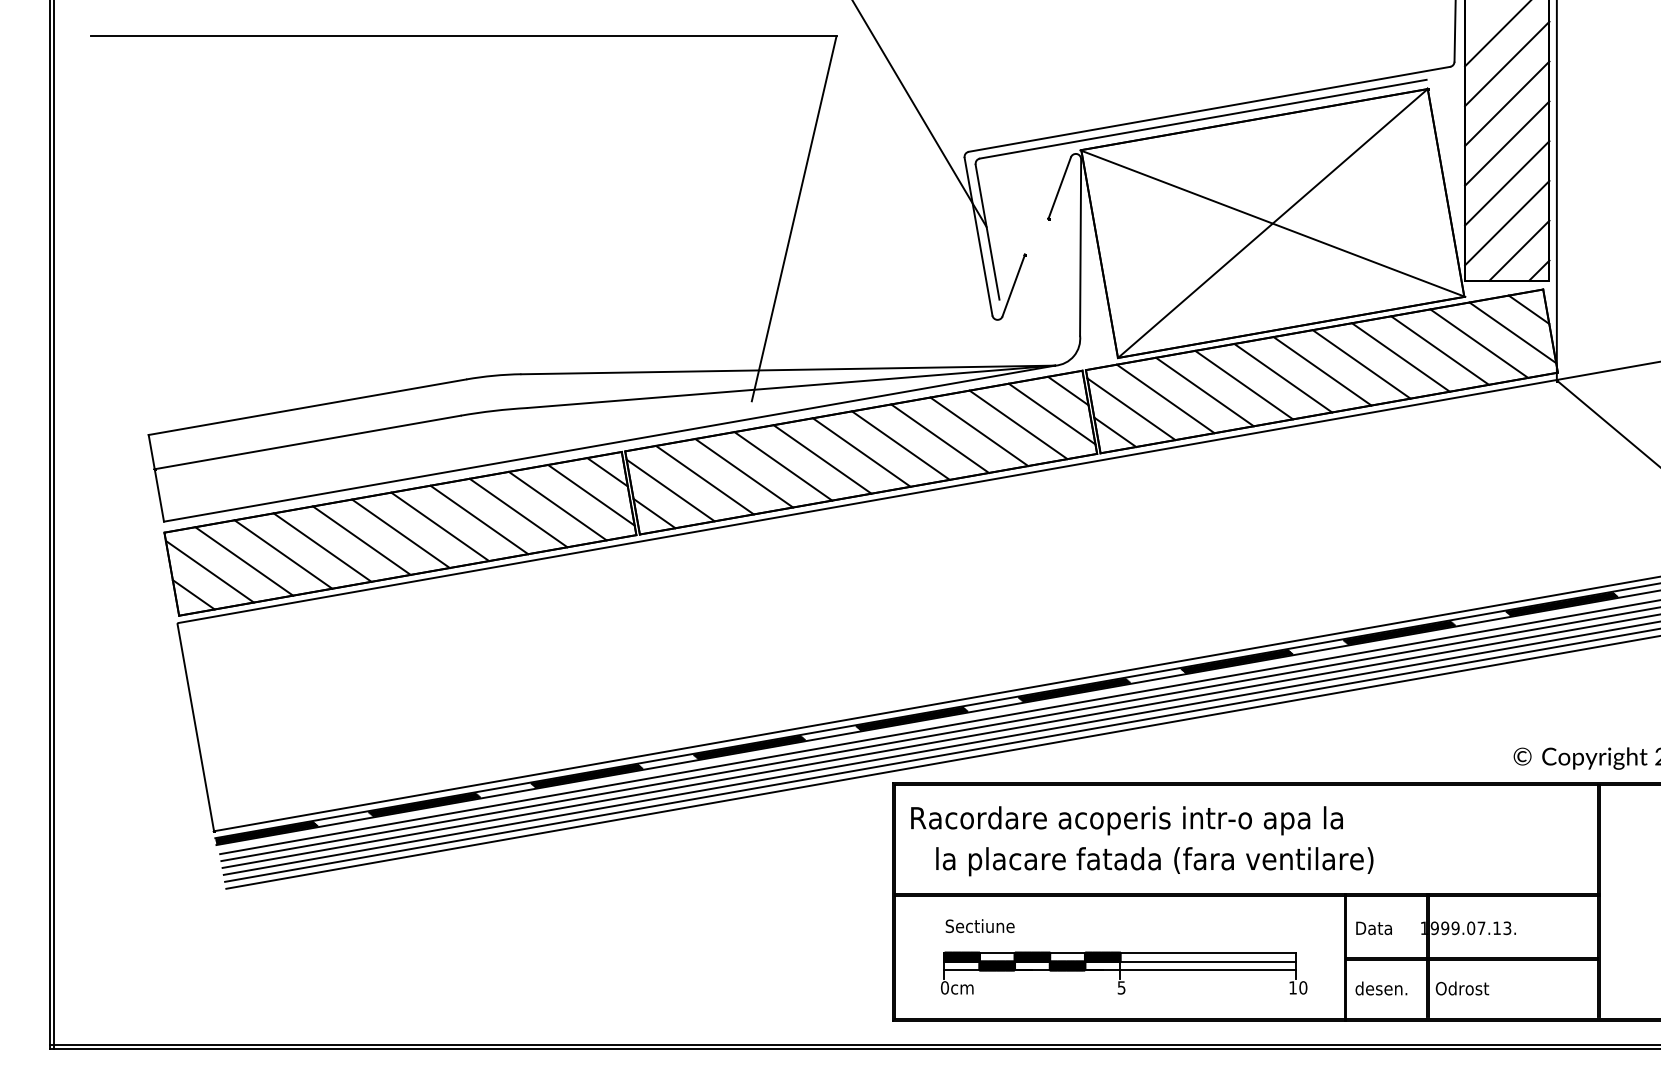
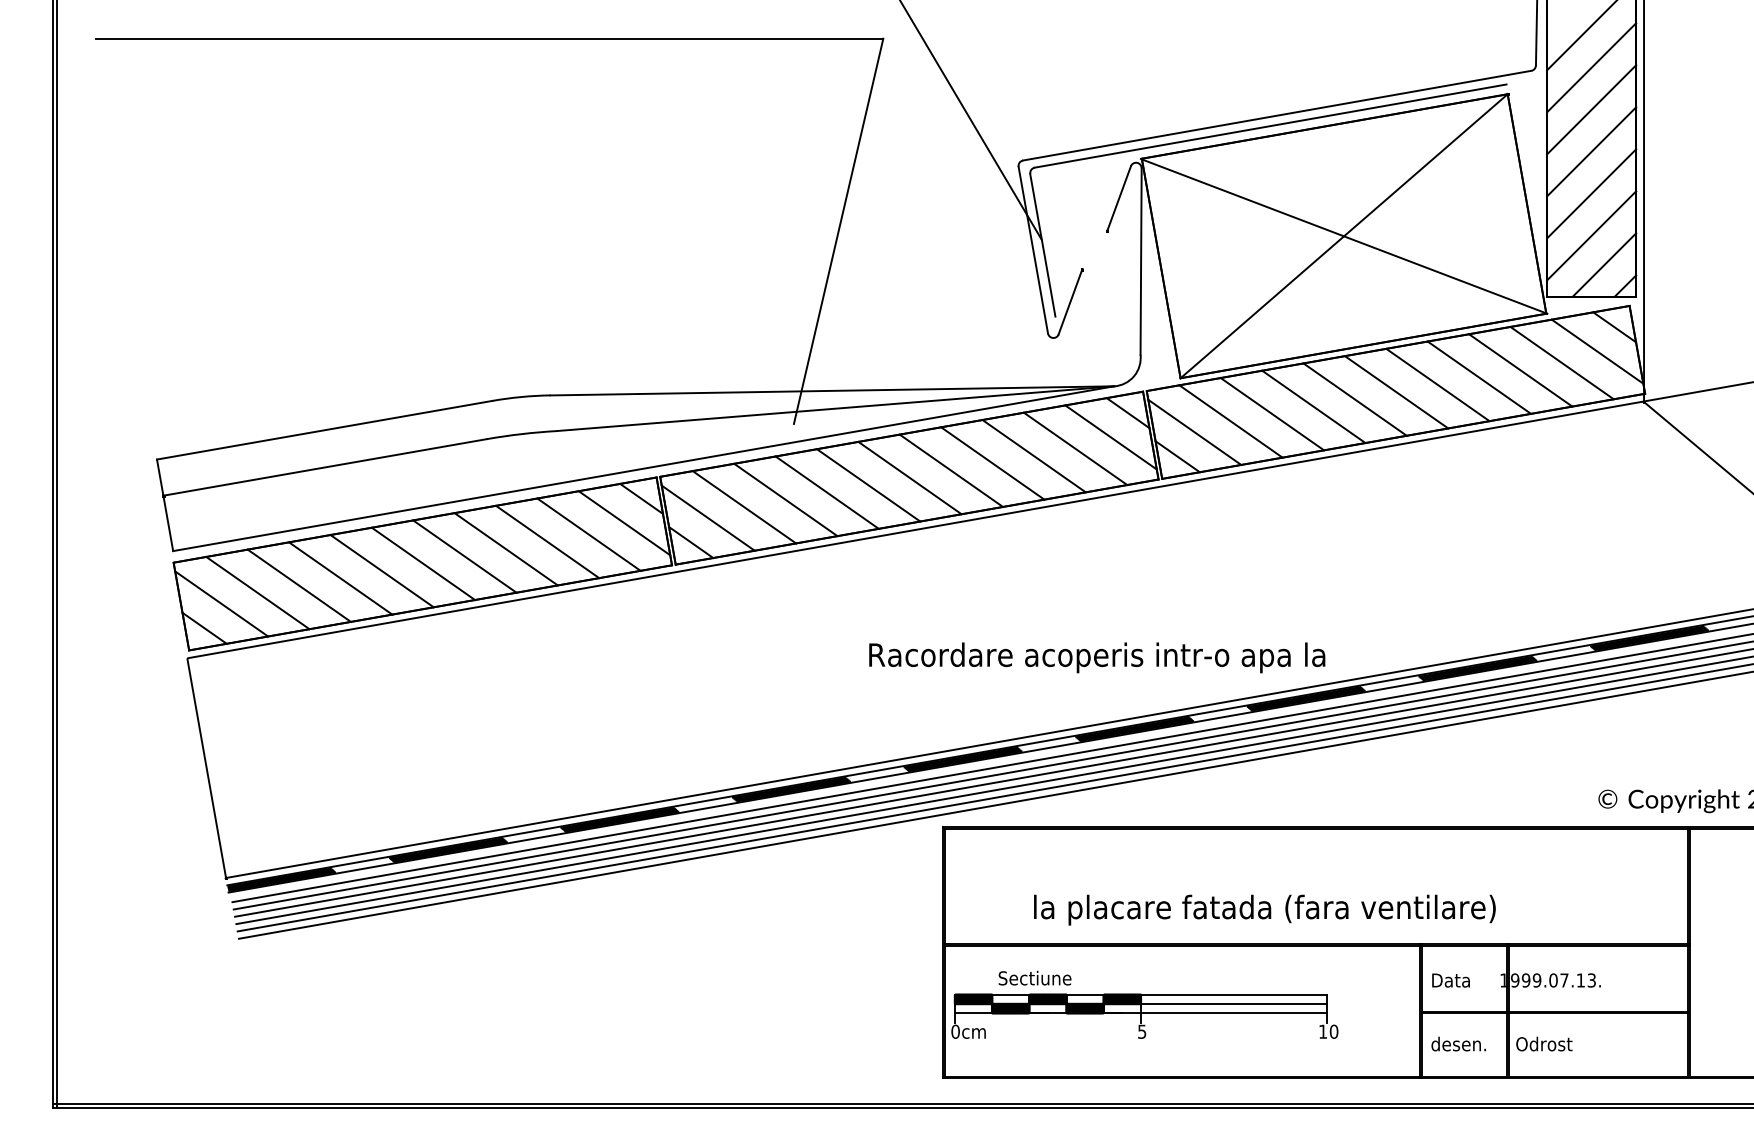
text: (1126, 820) -> (1096, 657), moved
text: (1154, 861) -> (1264, 909), moved
part: (1124, 972) -> (1145, 1015), moved

